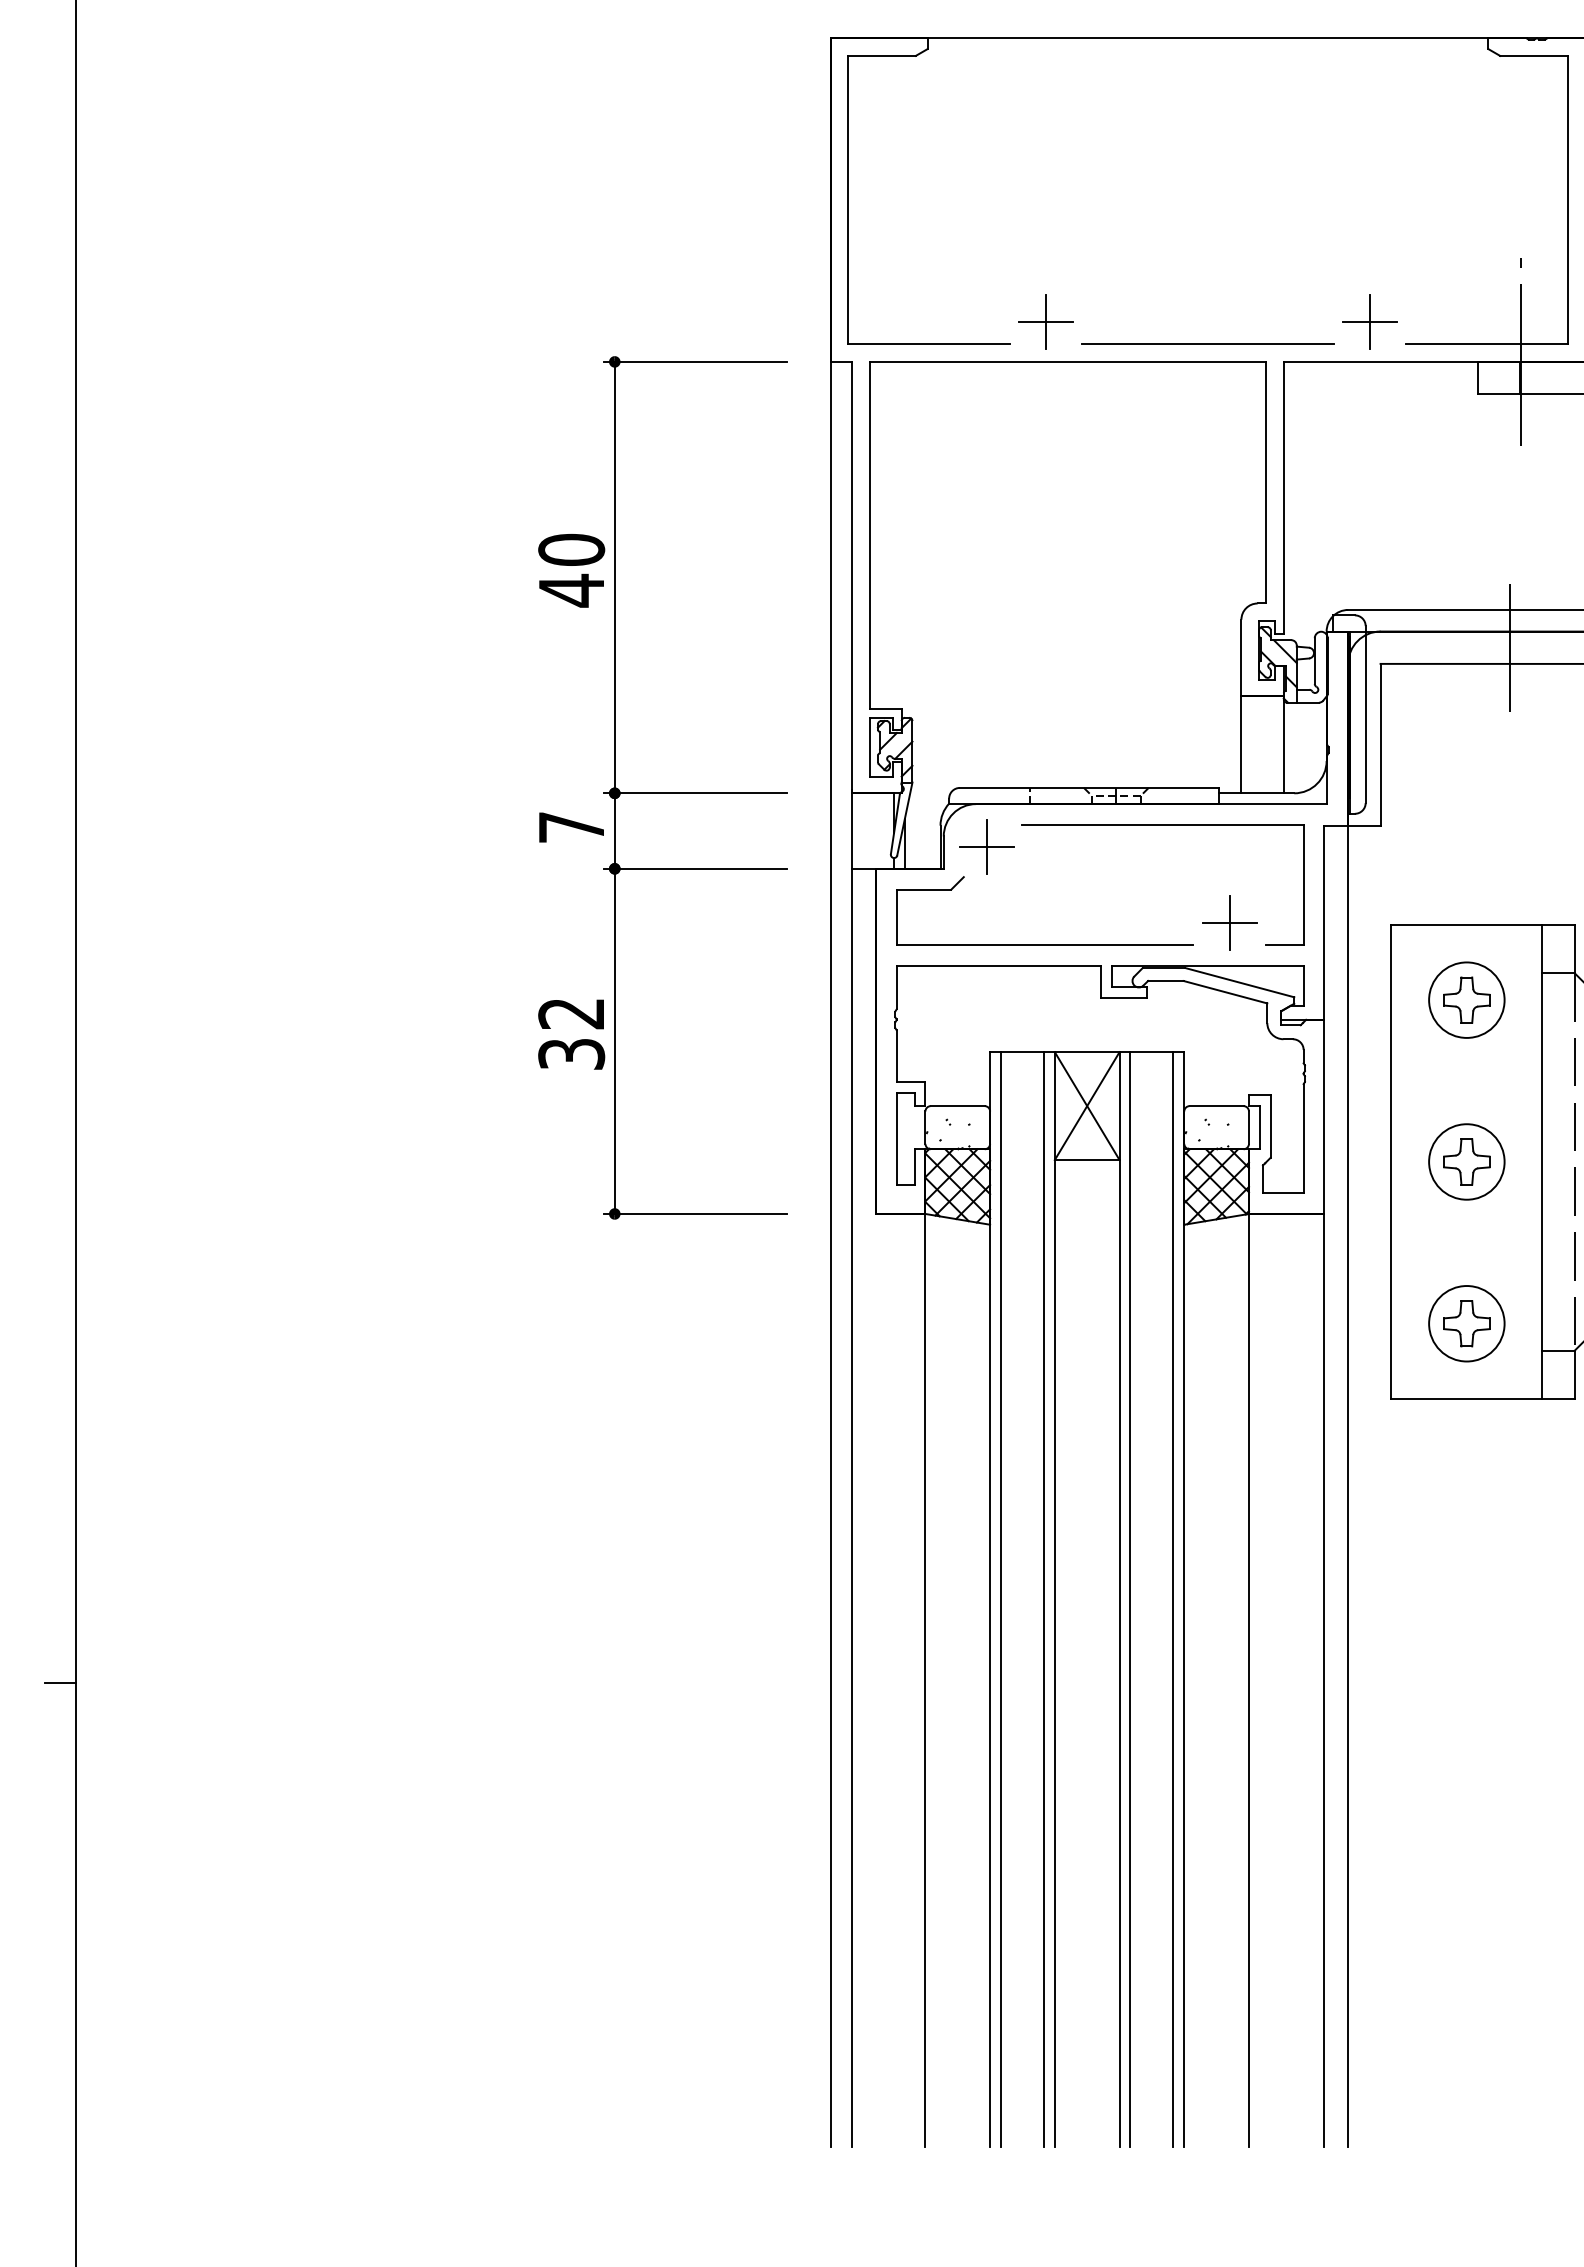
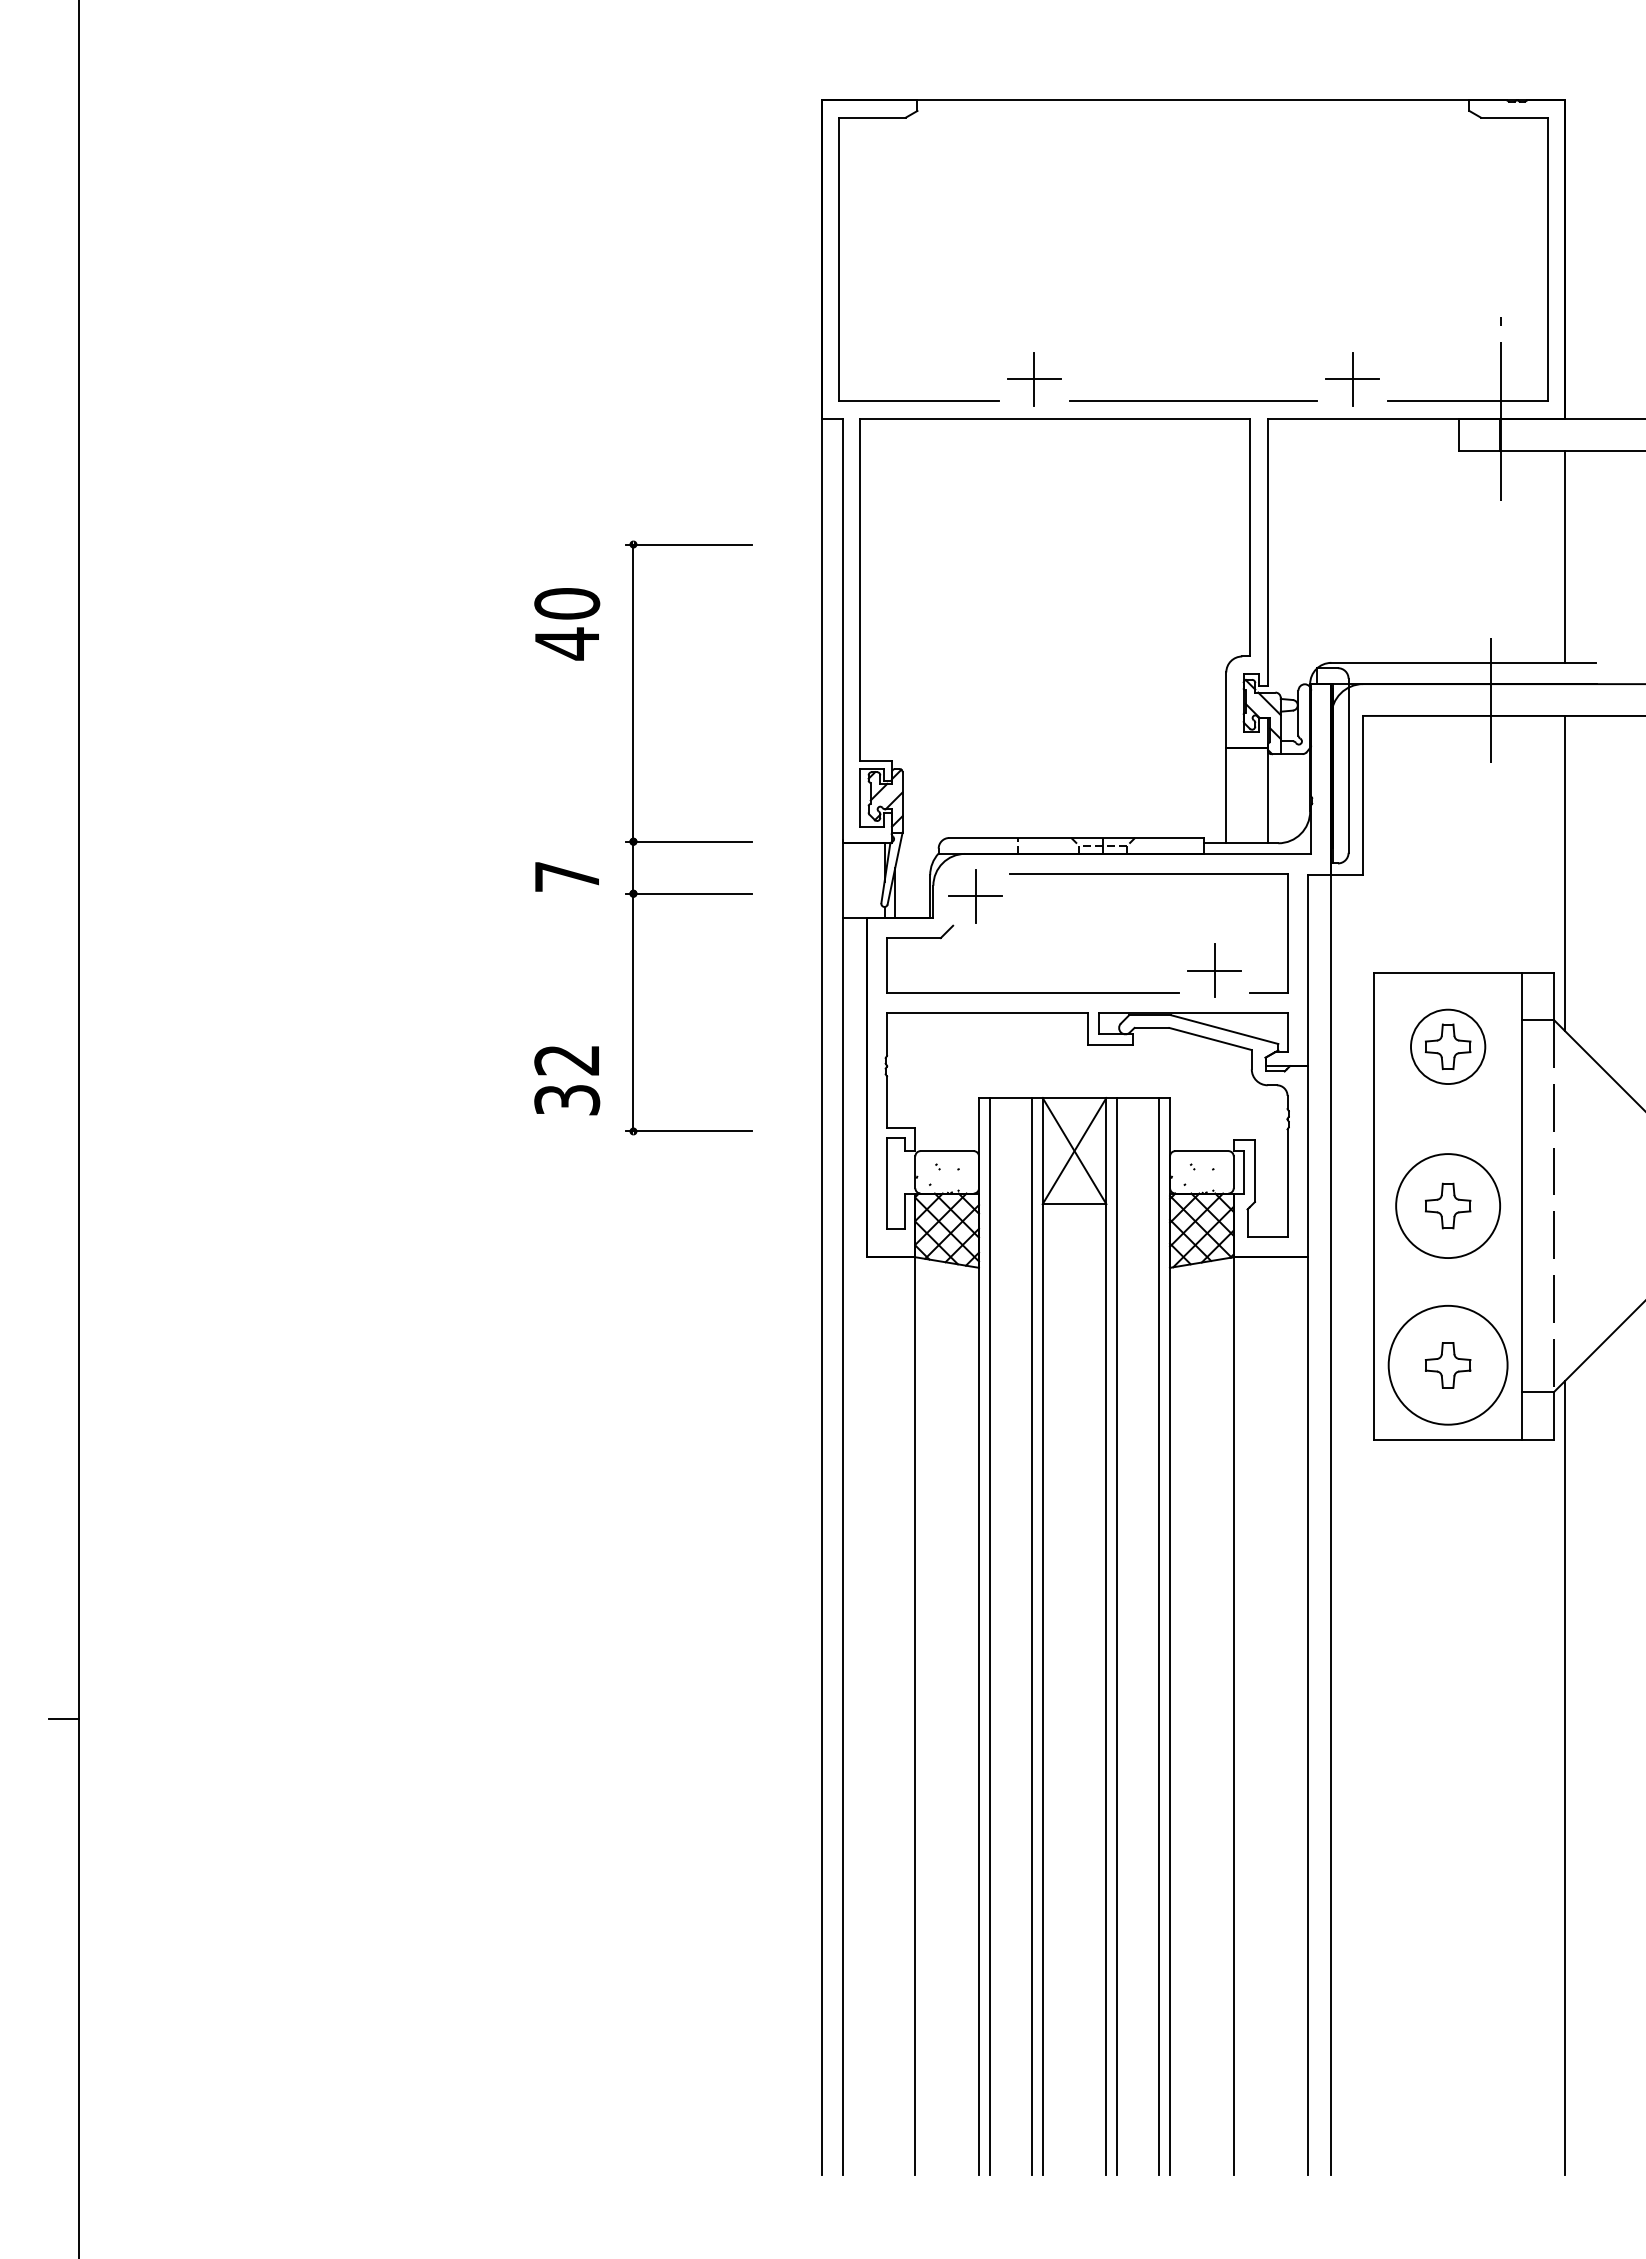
part: (694, 787) -> (688, 837), size x0.7
circle: (1466, 1161) -> (1447, 1205), size x1.4
circle: (1466, 1323) -> (1447, 1365), size x1.6

